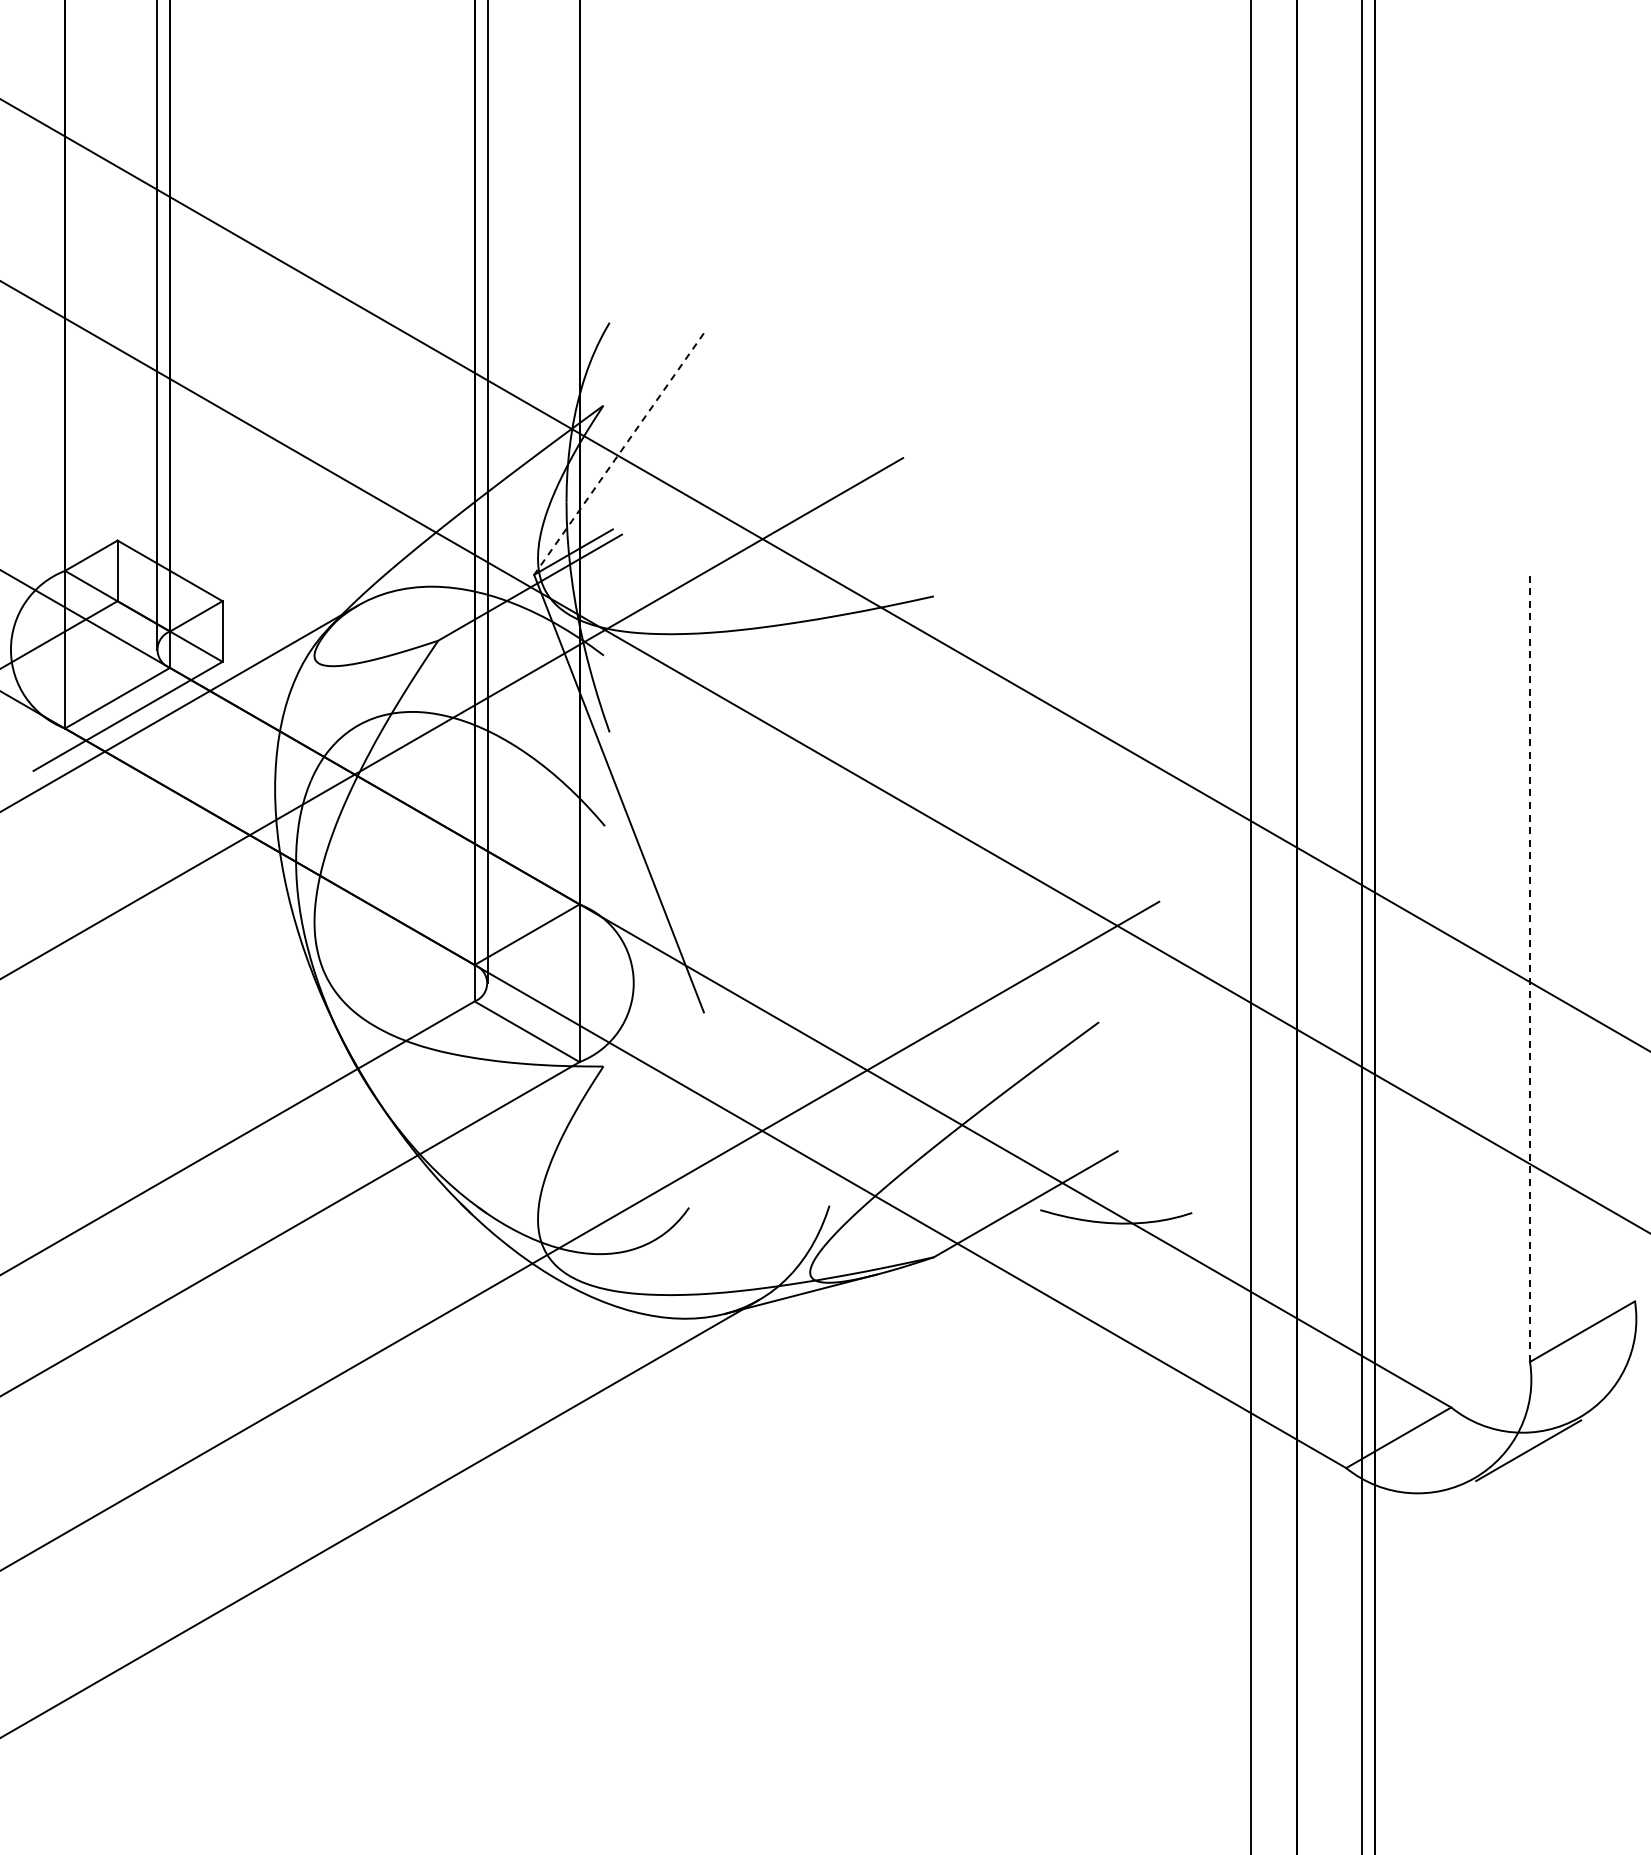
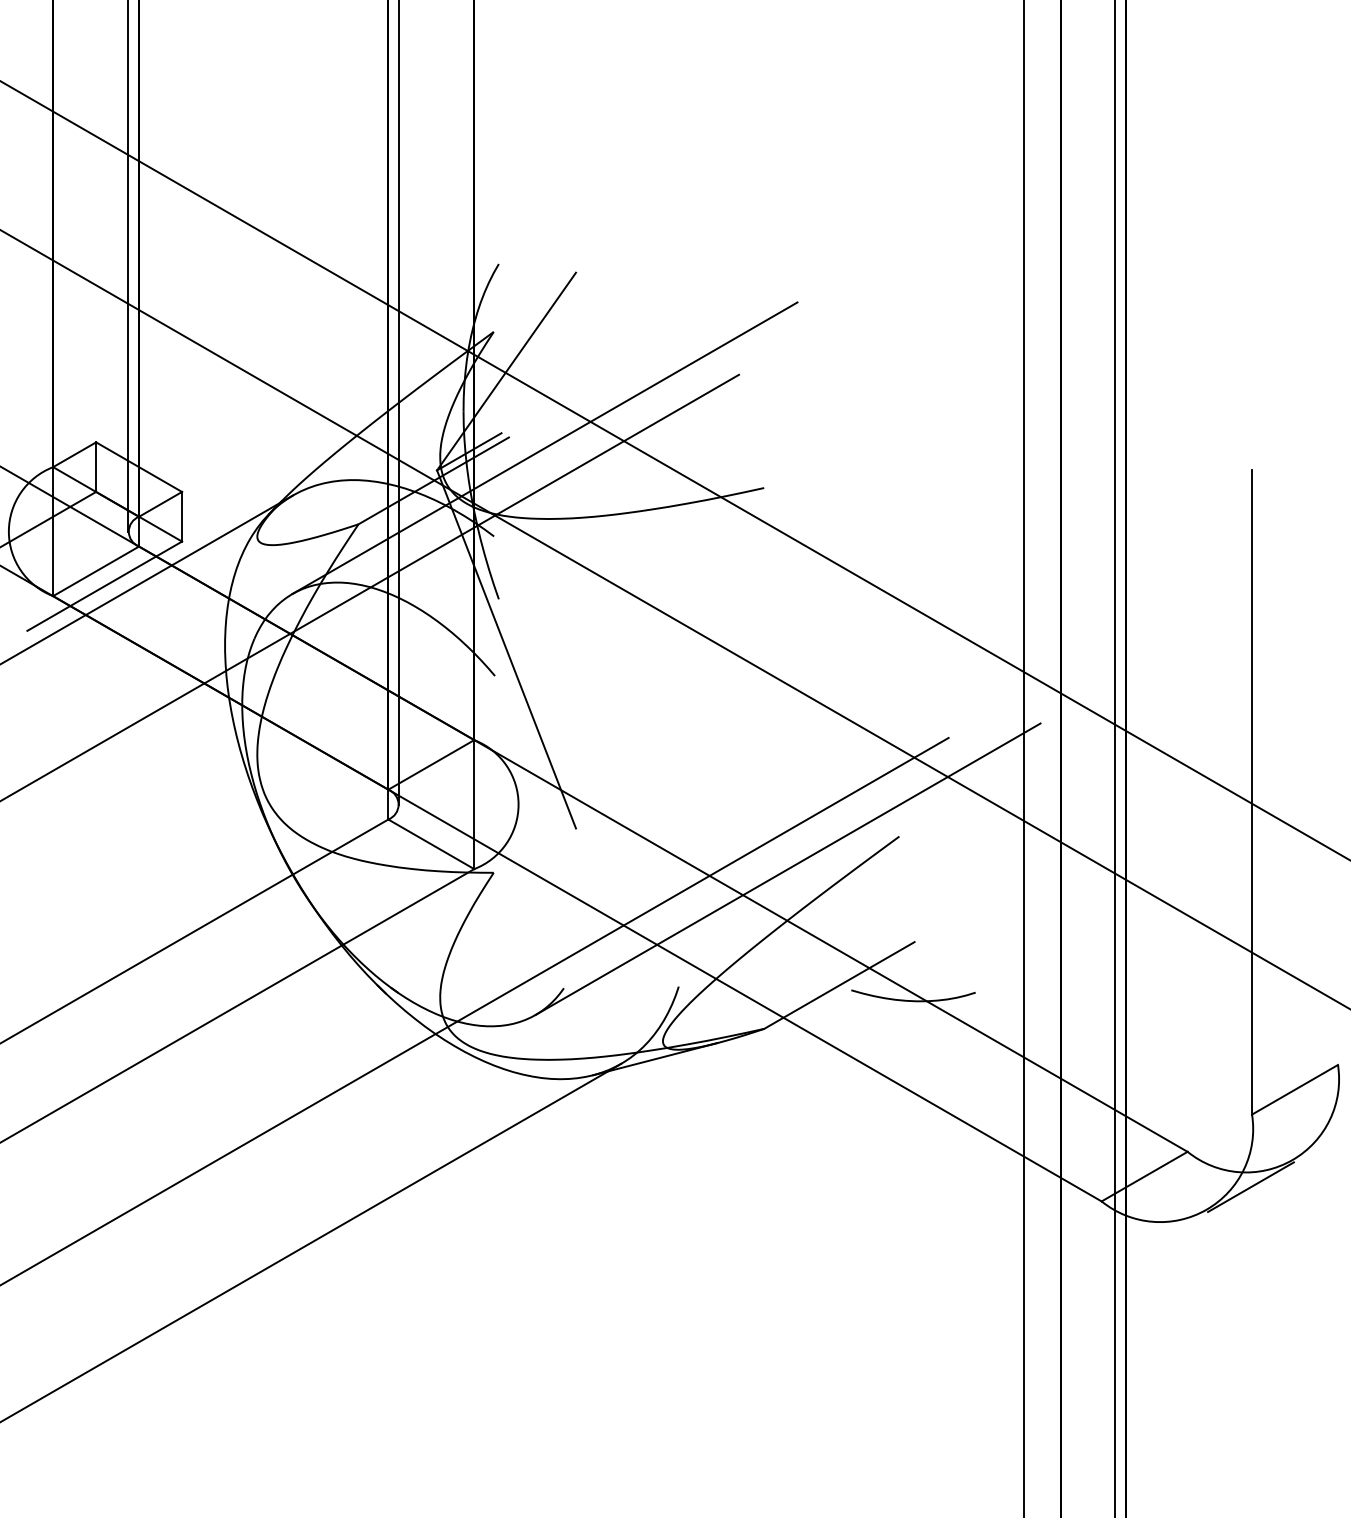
line: (619, 454) -> (506, 371), dashed -> solid
line: (665, 547) -> (544, 448), added
line: (1530, 967) -> (1252, 791), dashed -> solid
line: (962, 1062) -> (787, 869), added

